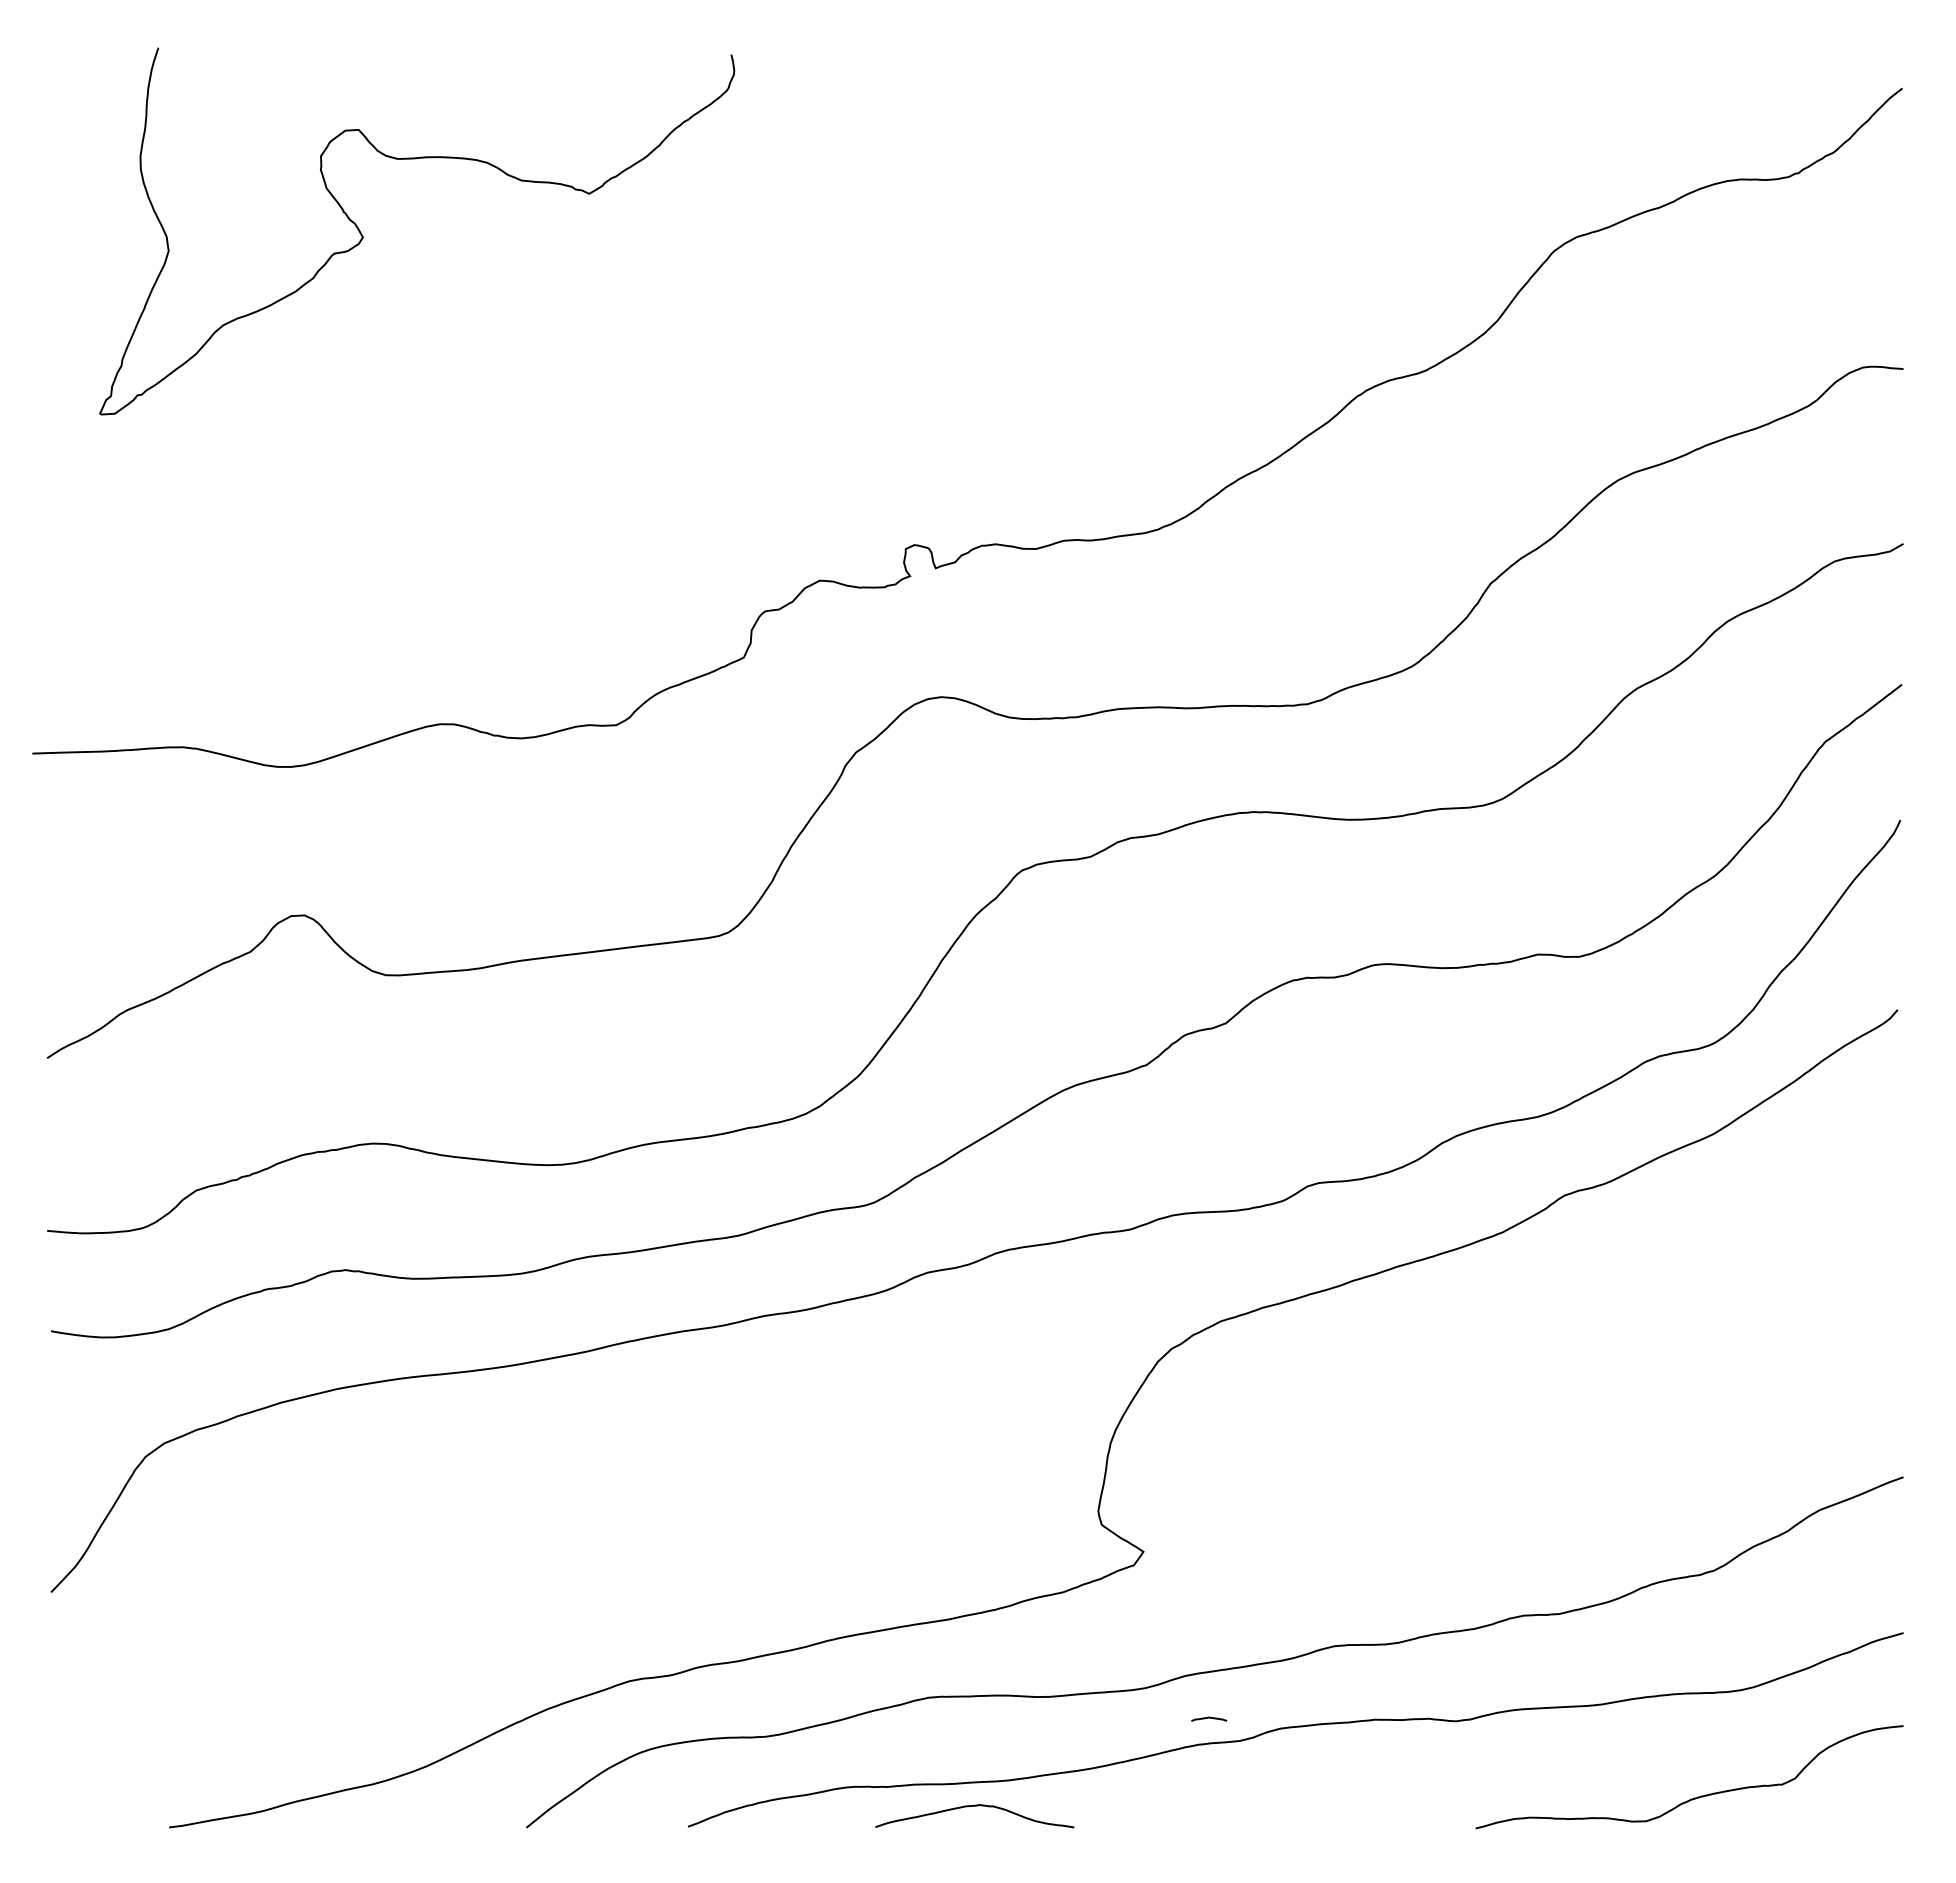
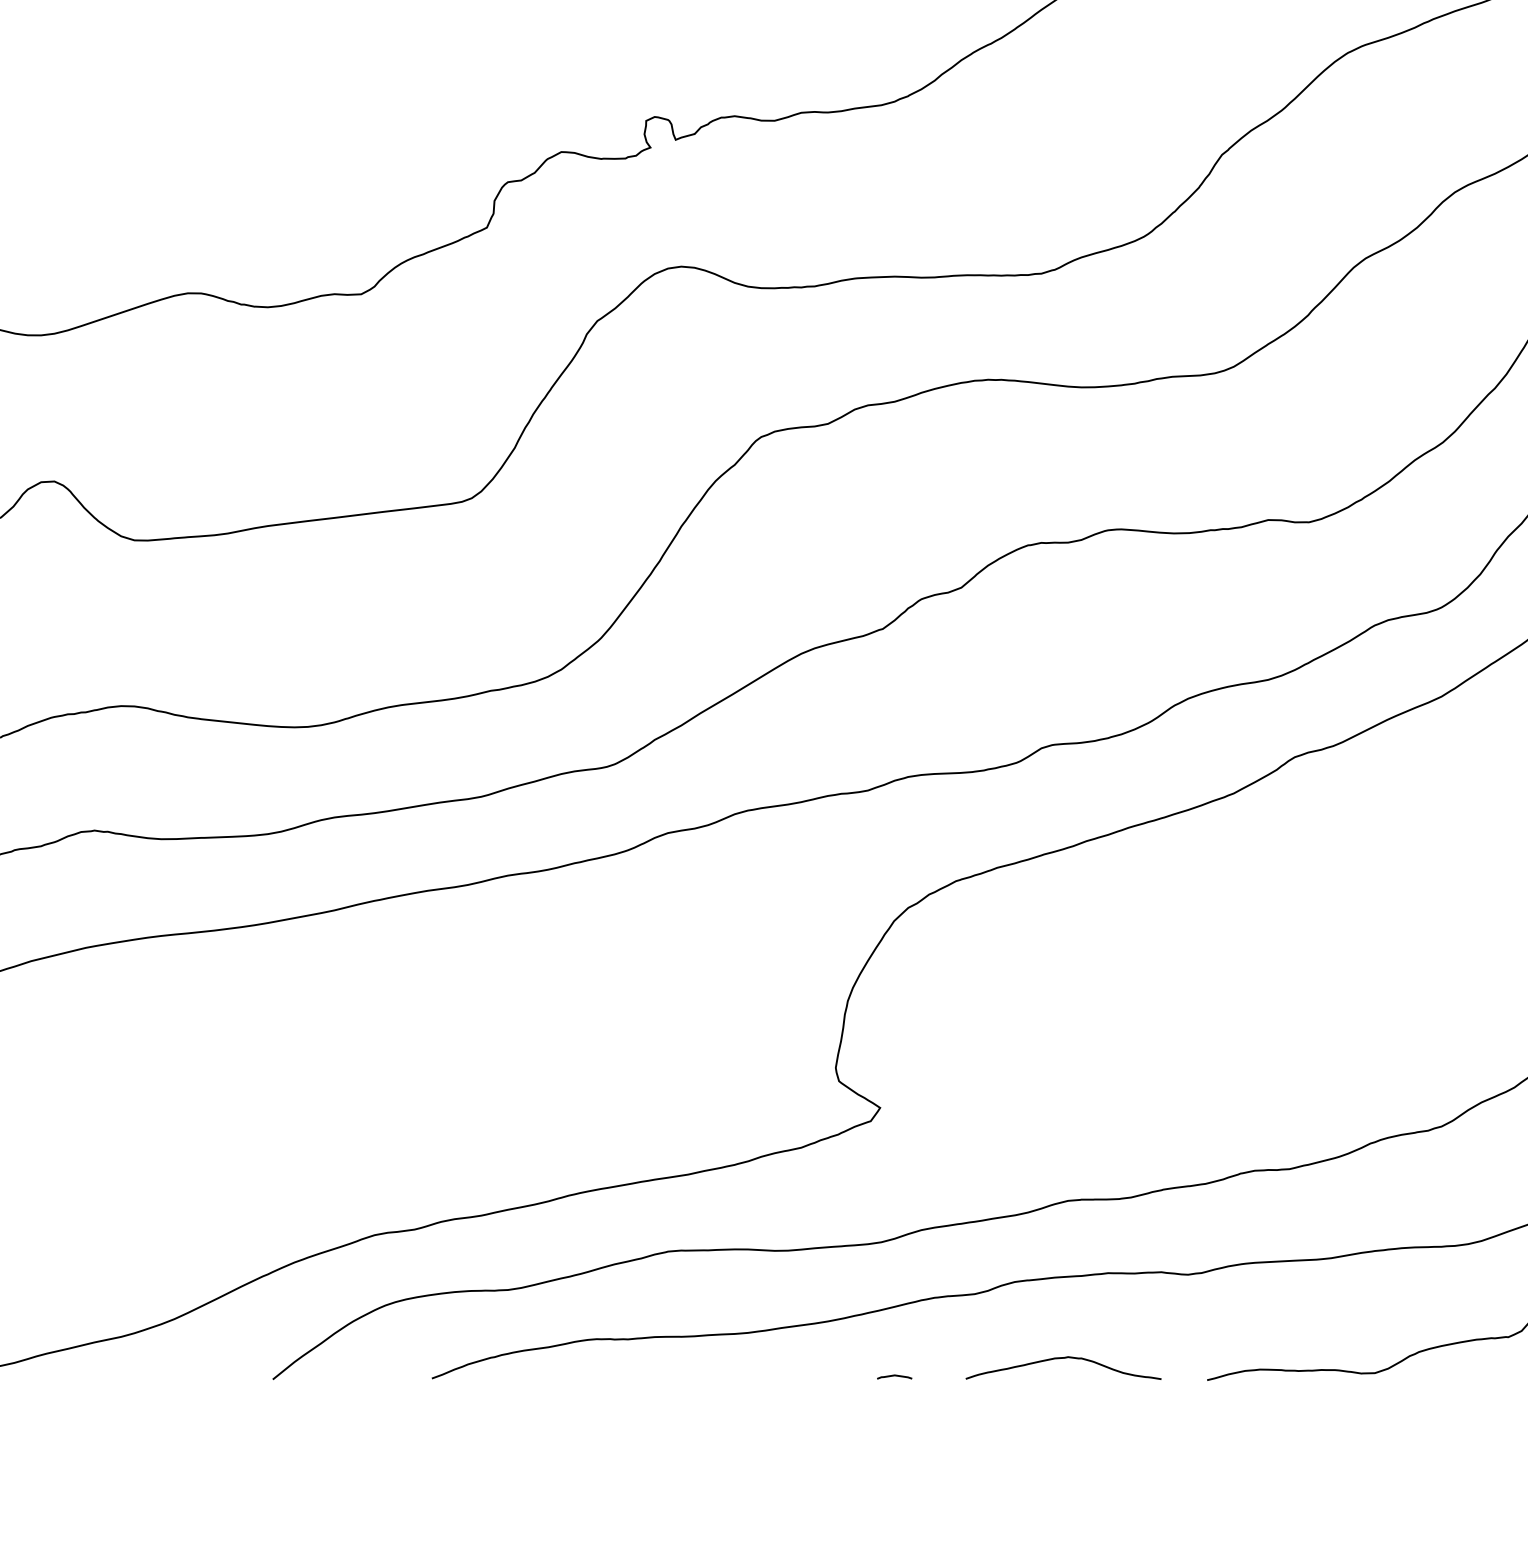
curve: (1209, 1718) -> (894, 1376), moved
curve: (974, 1806) -> (1063, 1358), moved

